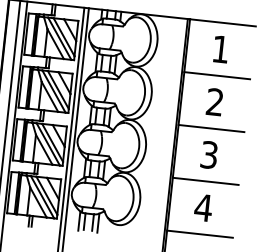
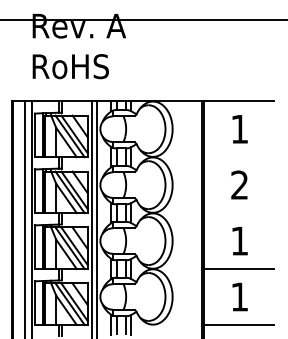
line: (216, 75) -> (238, 157), removed
line: (210, 128) -> (238, 213), removed
text: (209, 154) -> (239, 240), 3 -> 1
text: (203, 207) -> (239, 296), 4 -> 1

